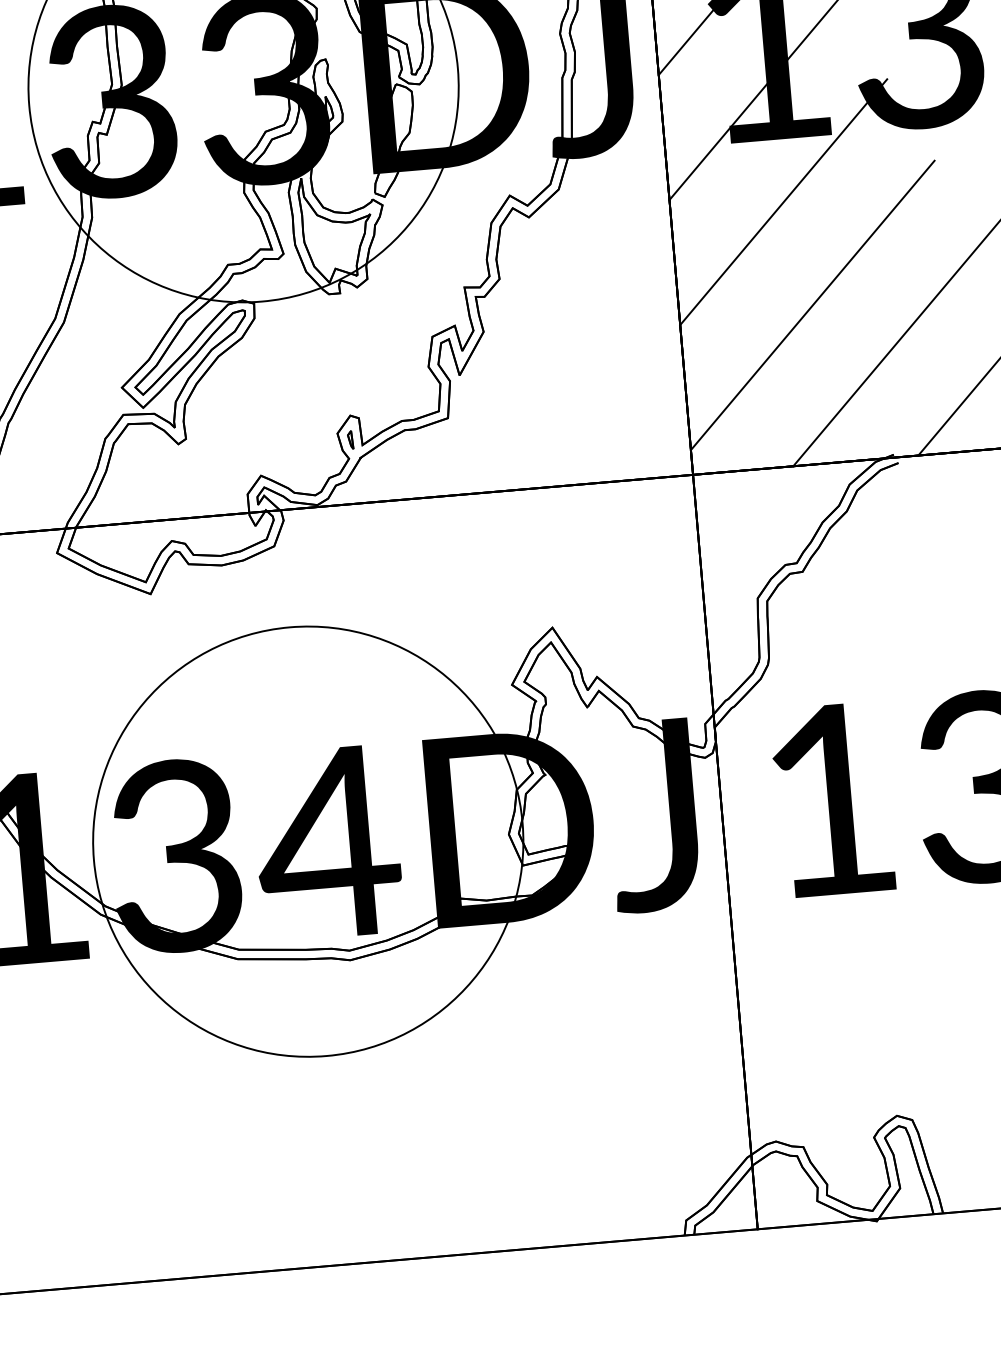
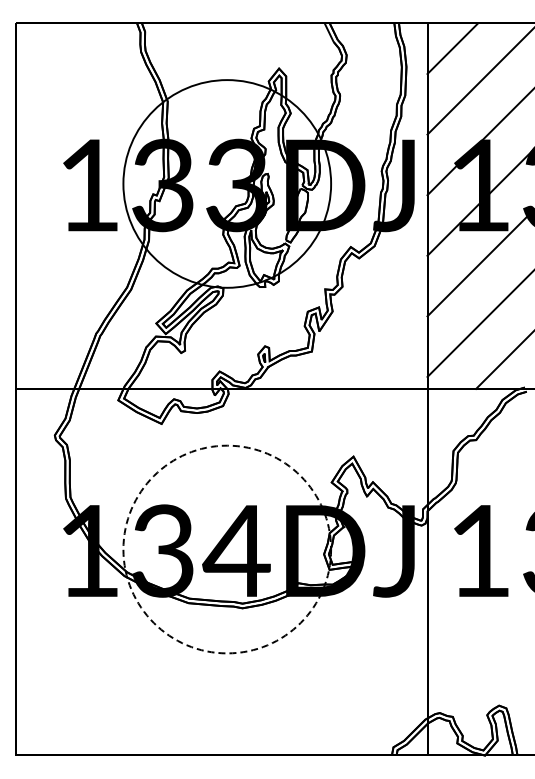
circle: (308, 841) -> (227, 549), solid -> dashed

